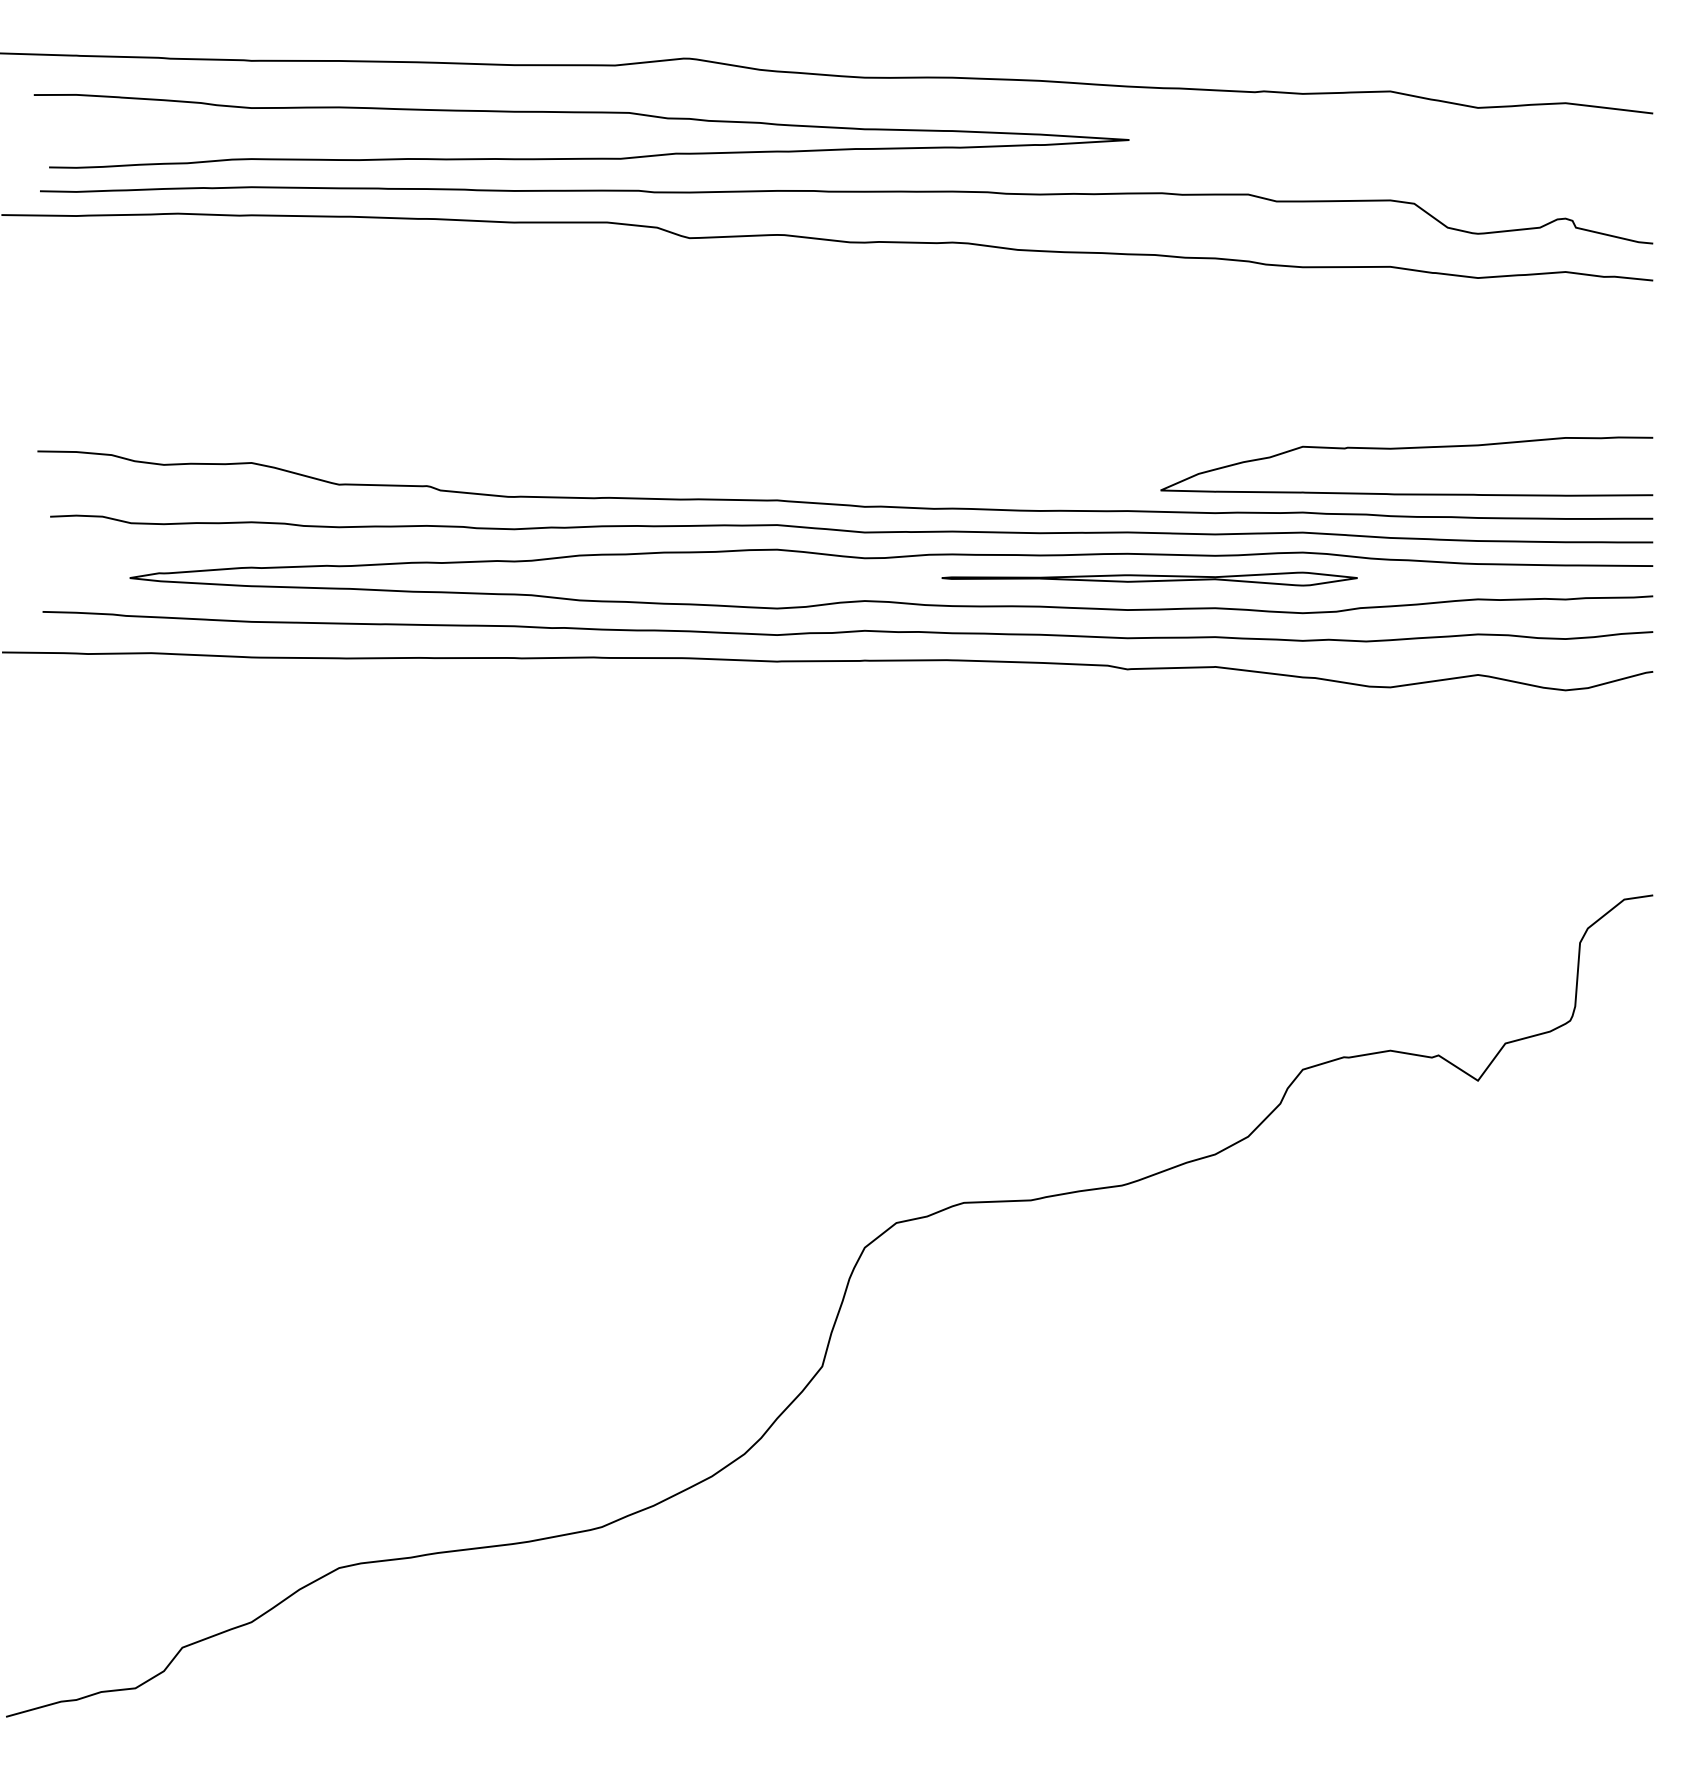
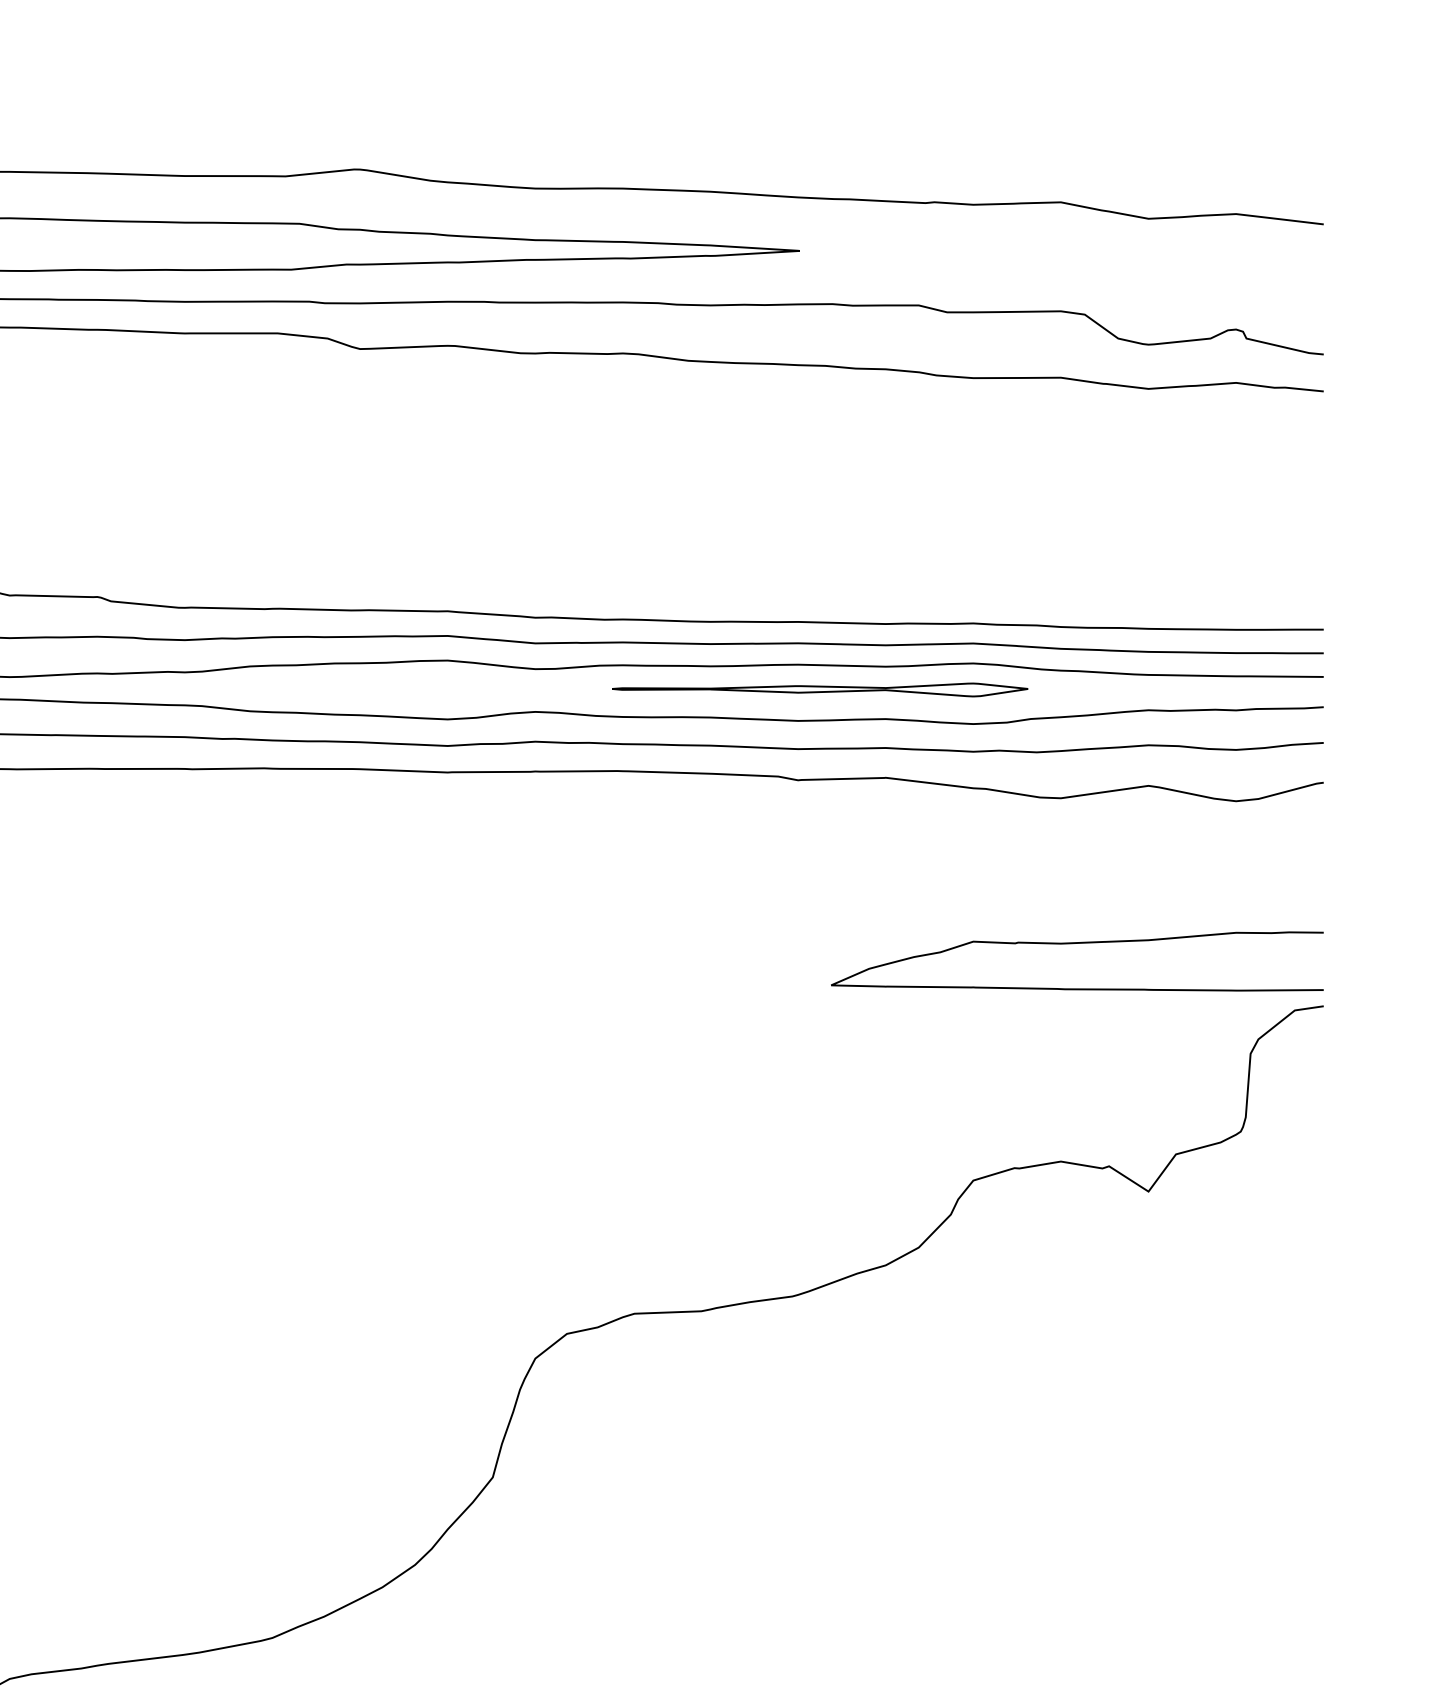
curve: (1405, 449) -> (1076, 944), moved

